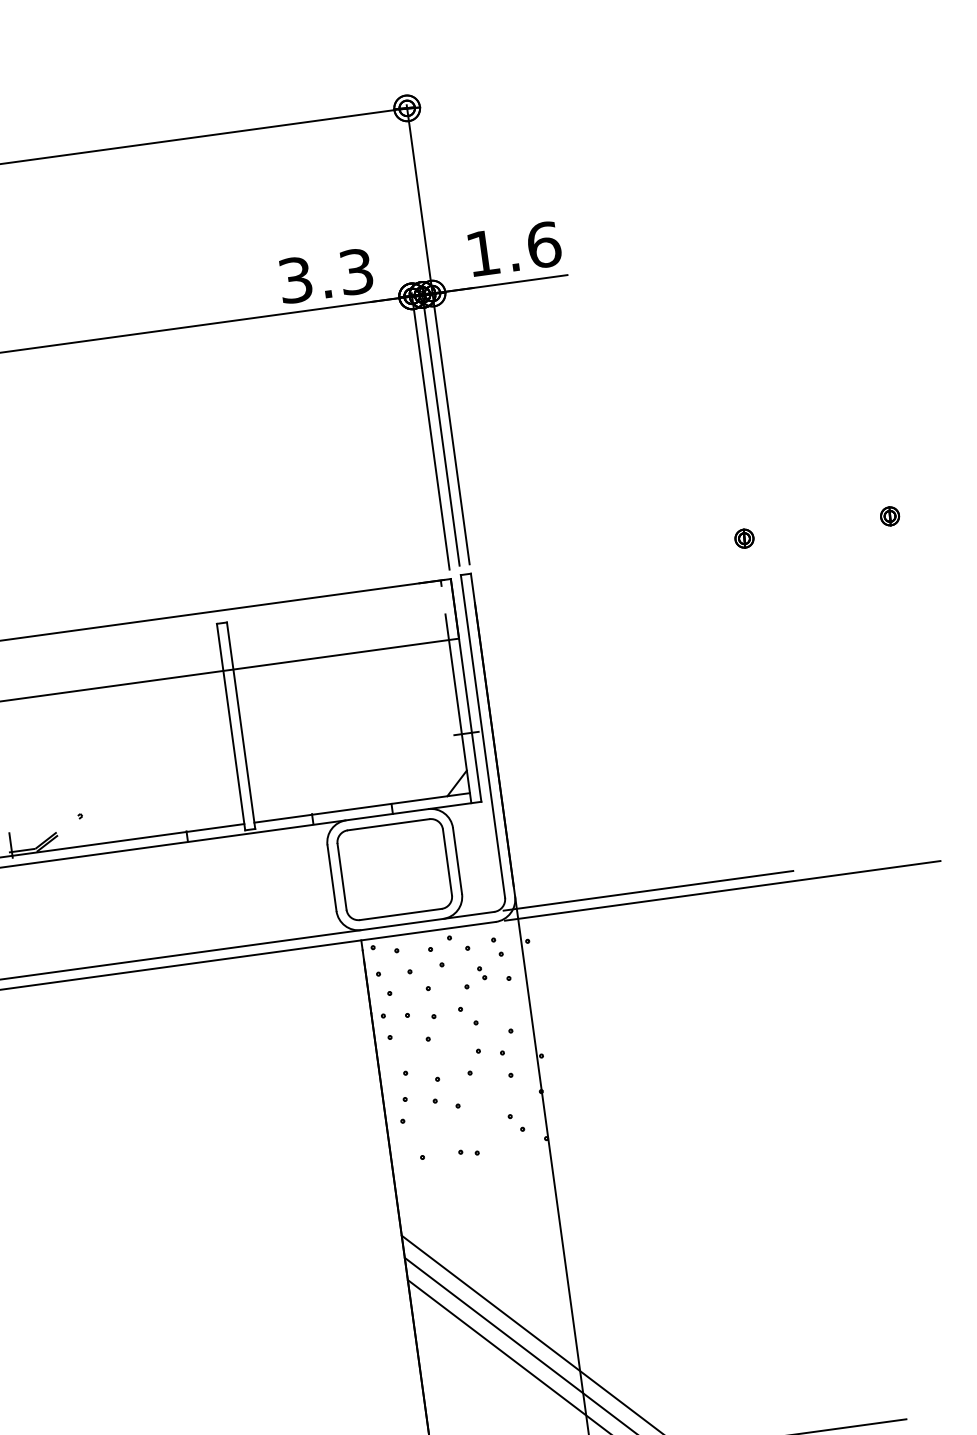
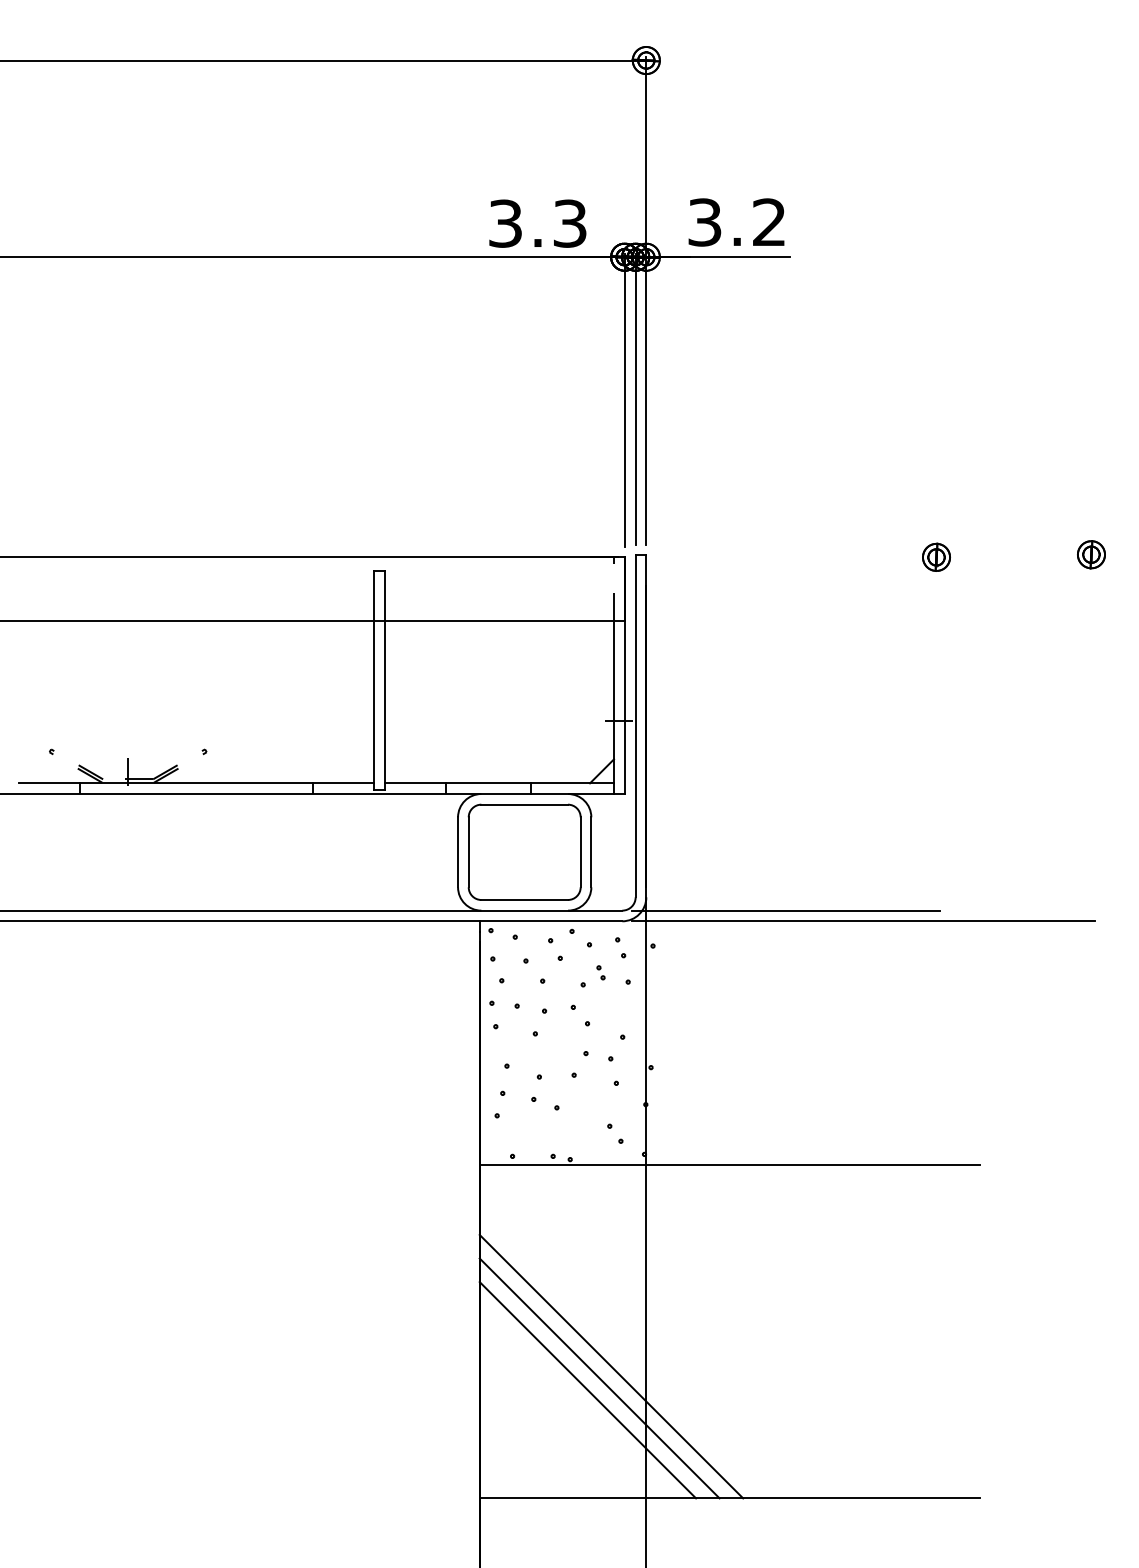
text: (513, 249) -> (737, 222), 1.6 -> 3.2
part: (890, 516) -> (1091, 554), size x1.43
part: (744, 537) -> (936, 556), size x1.43
line: (628, 1138) -> (729, 1165), added

